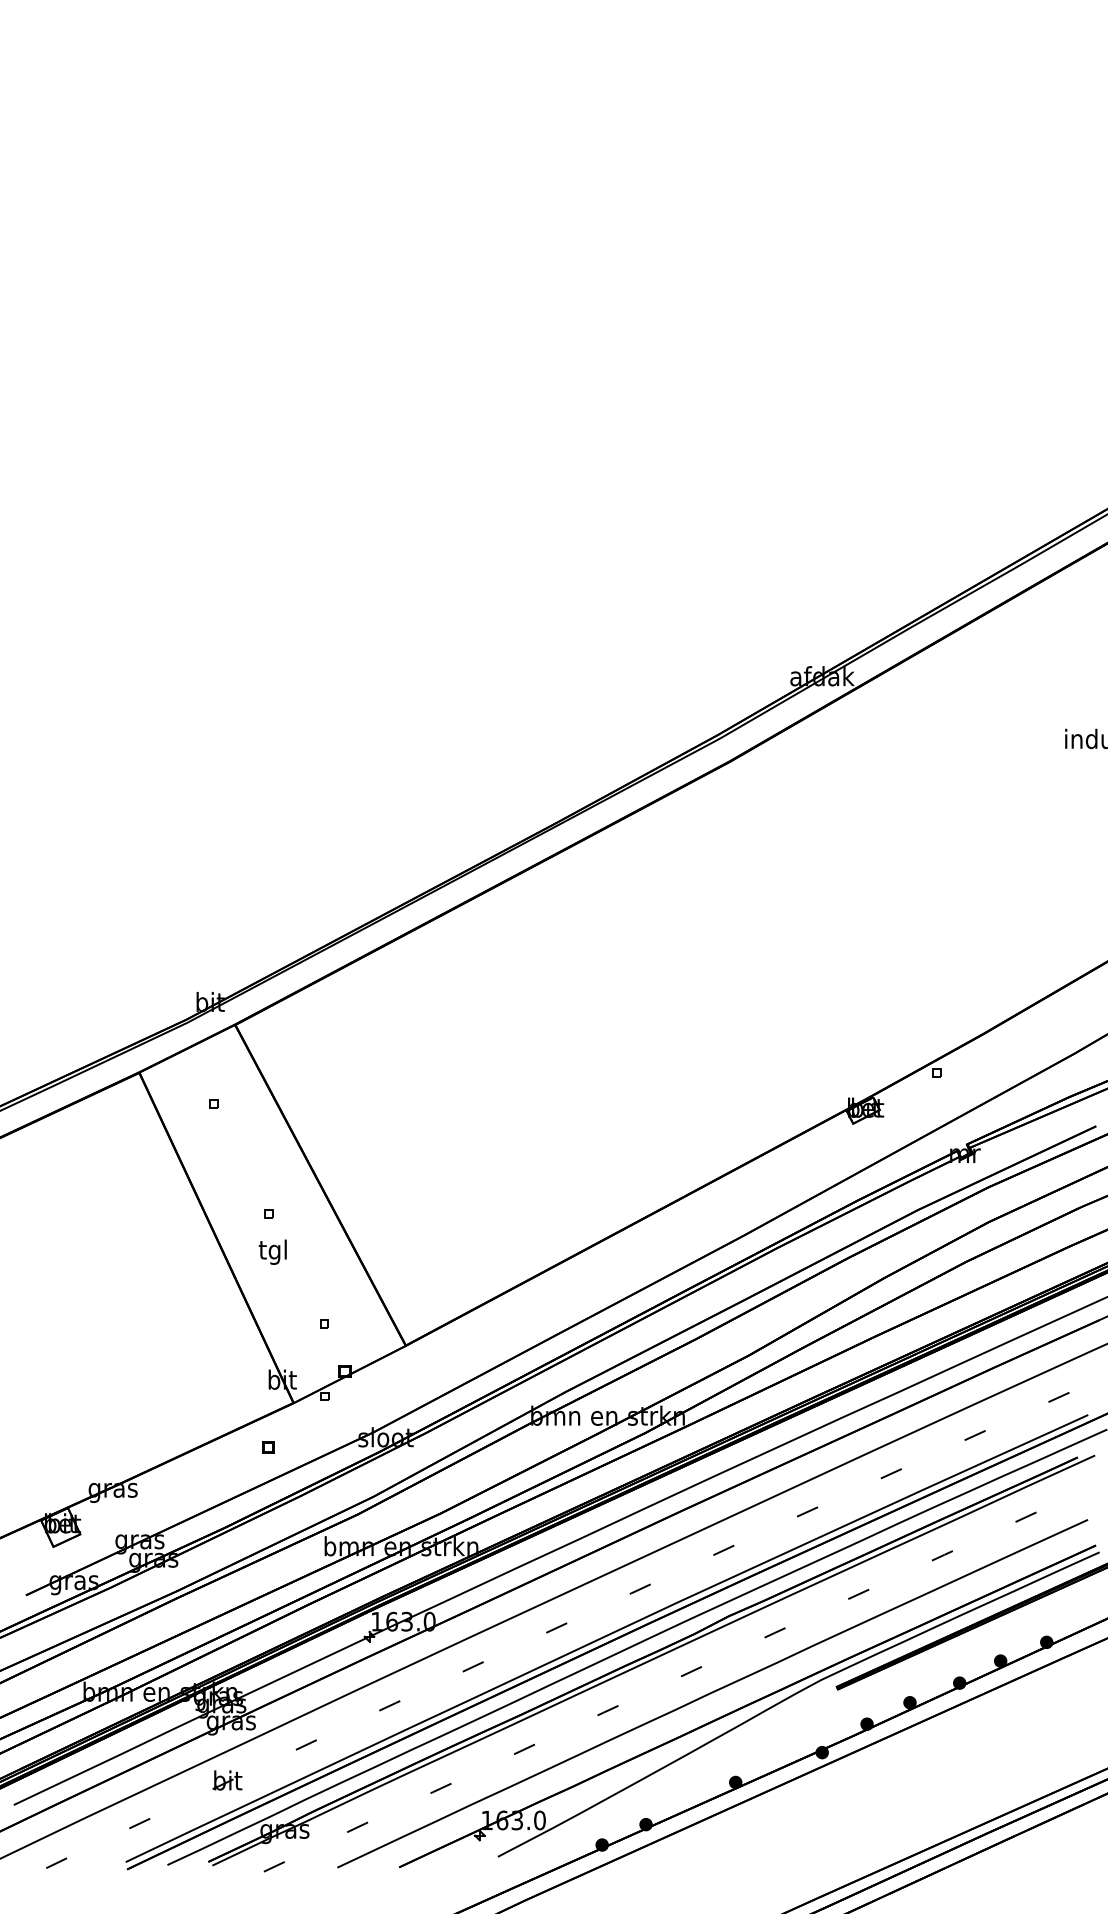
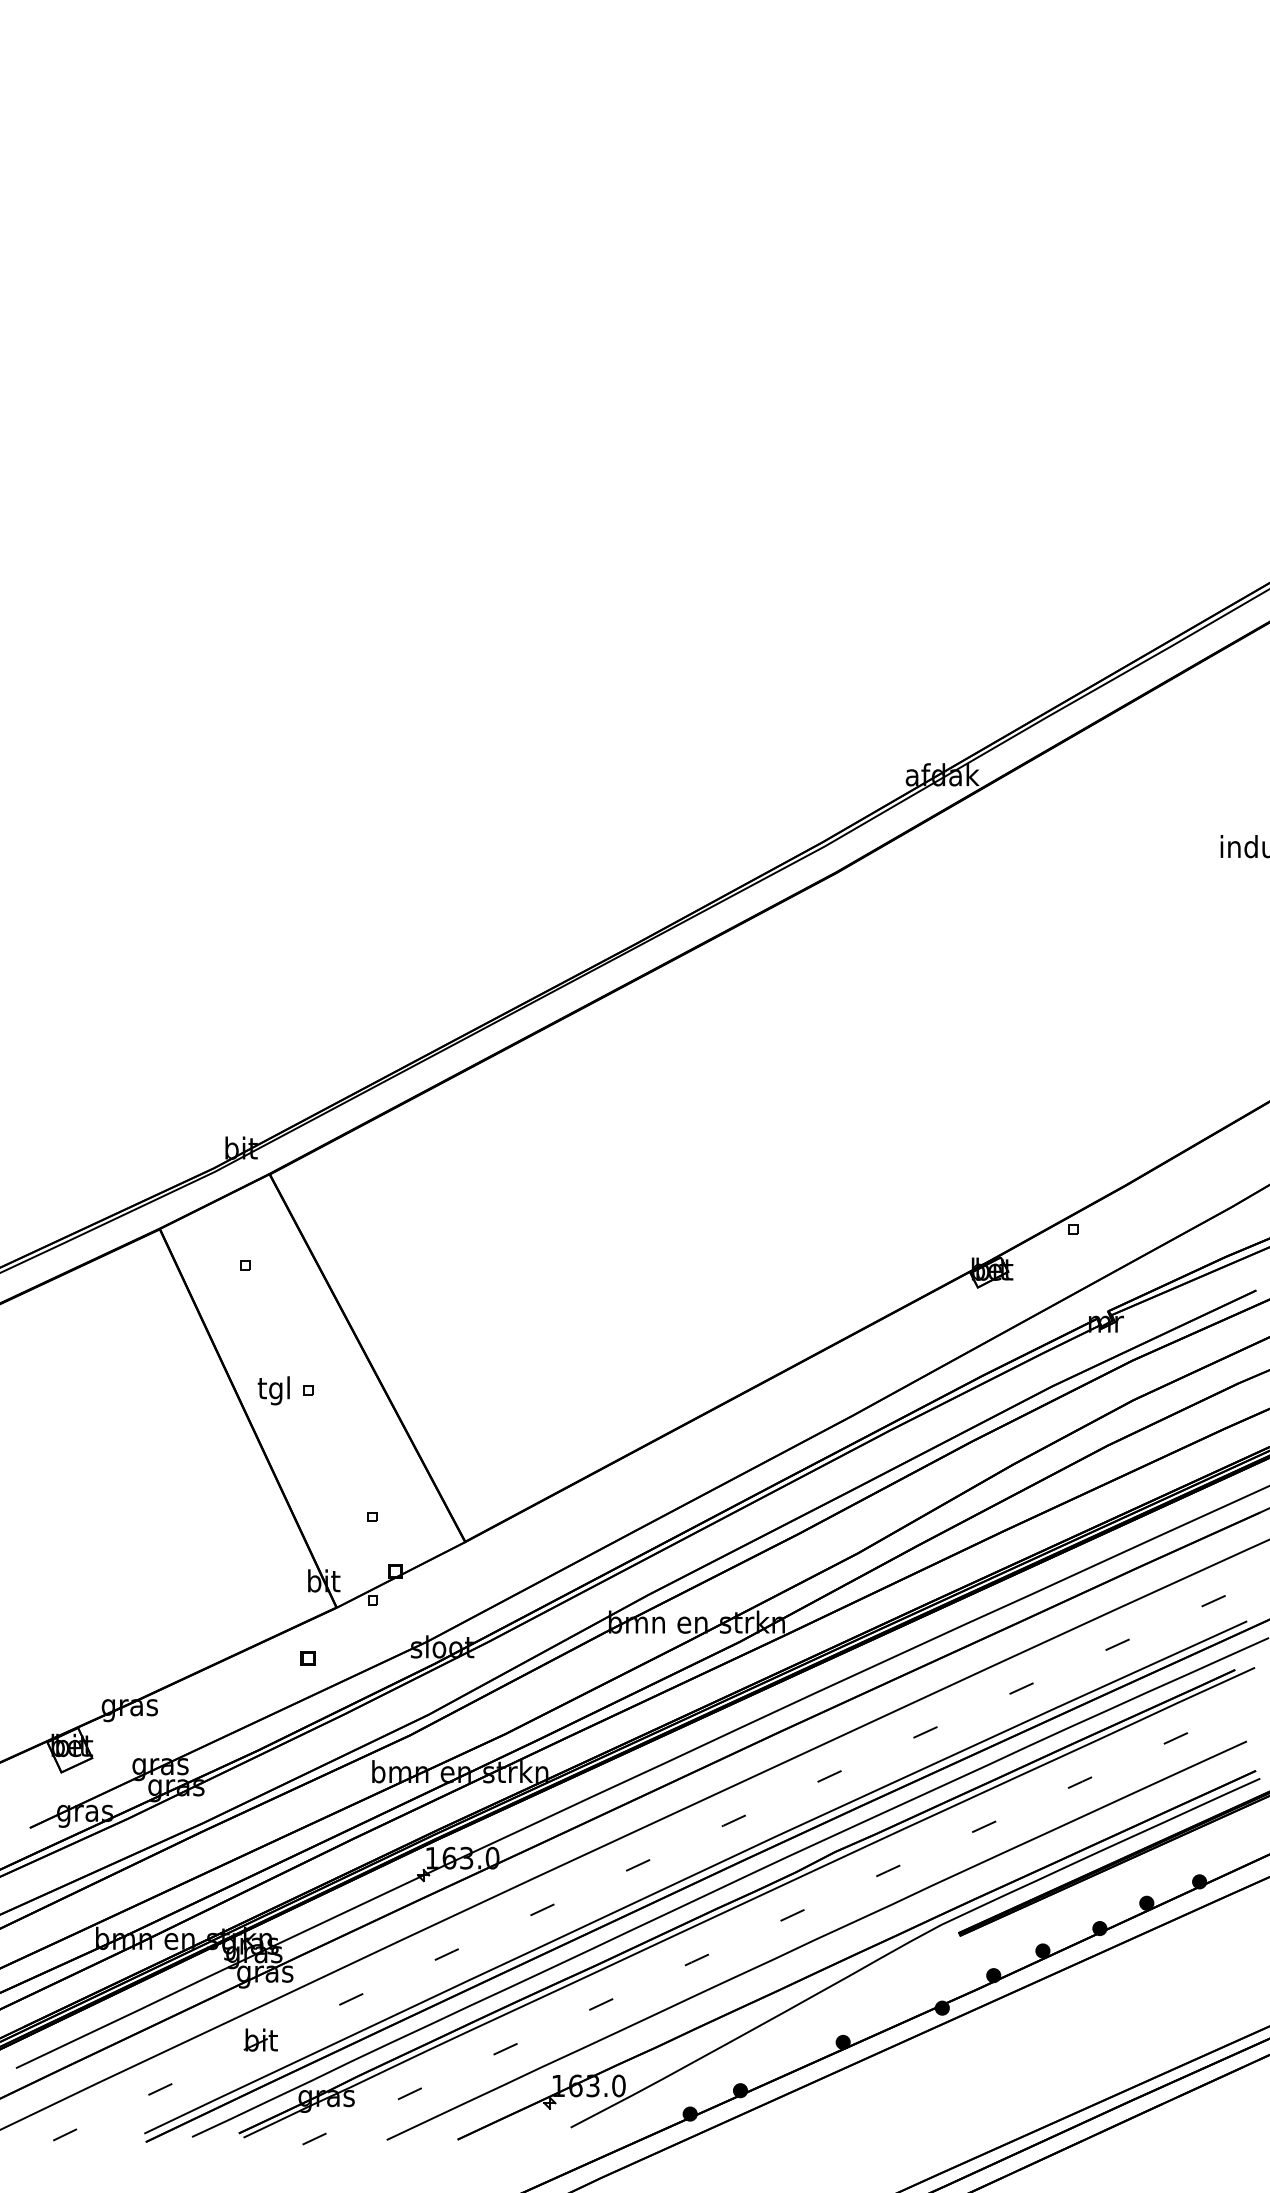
text: (272, 1251) -> (273, 1390), moved

